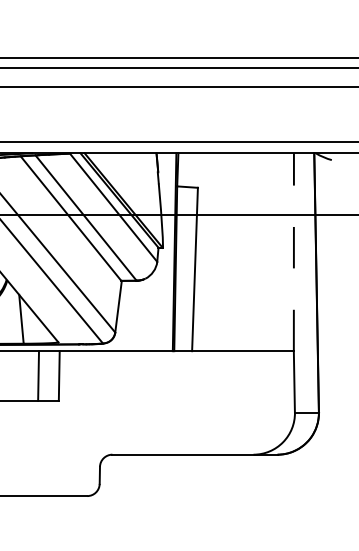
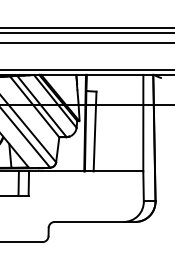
line: (294, 250) -> (143, 122), dashed -> solid

